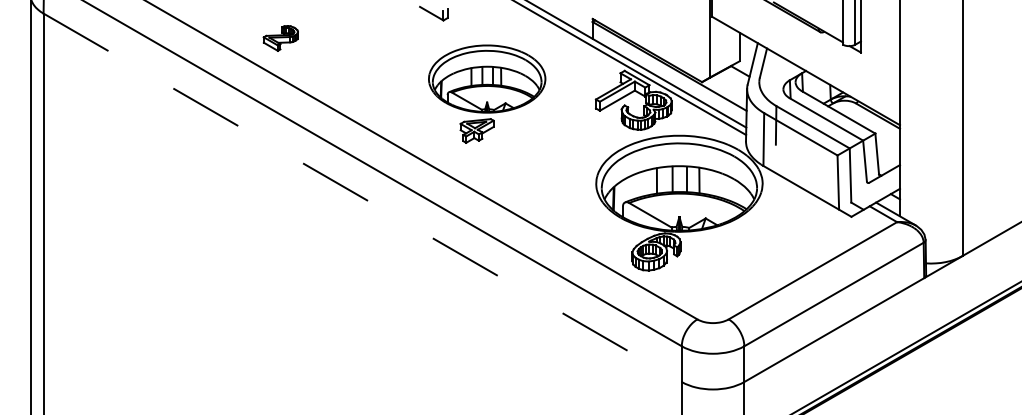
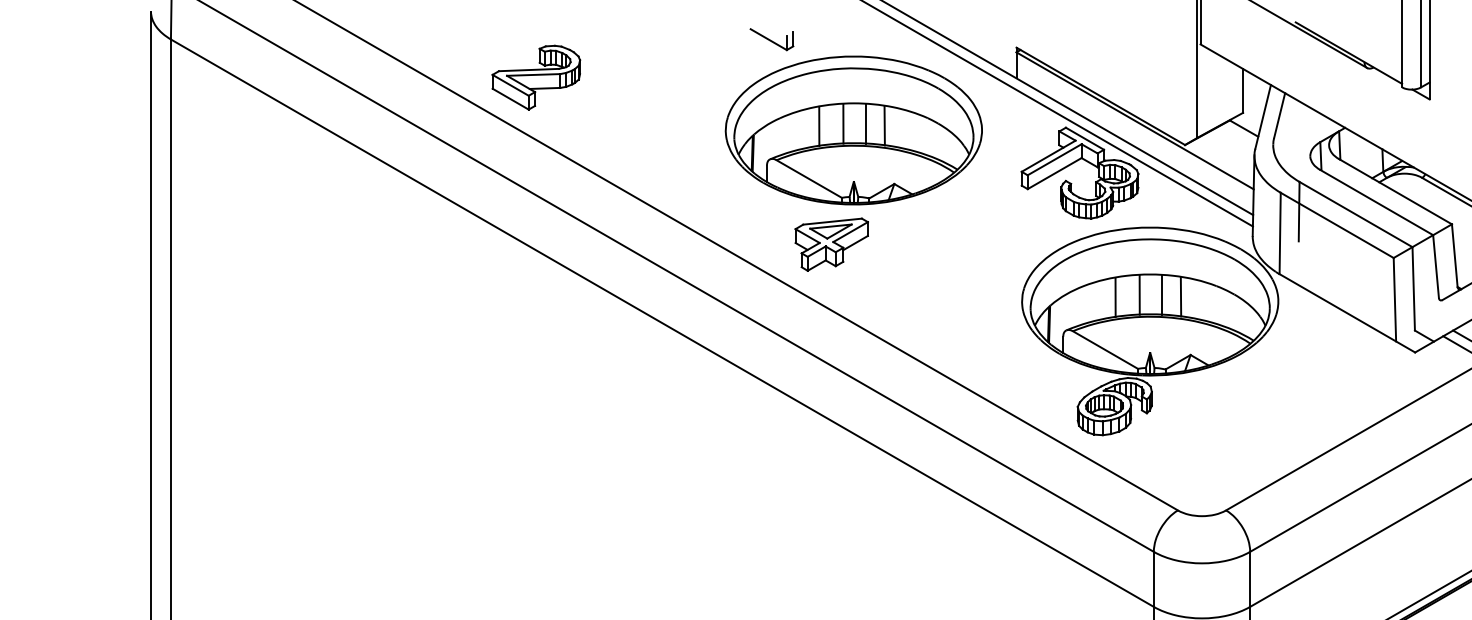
part: (280, 38) -> (535, 77), size x1.67
part: (487, 93) -> (854, 162), size x1.43
line: (363, 198) -> (663, 324), dashed -> solid

